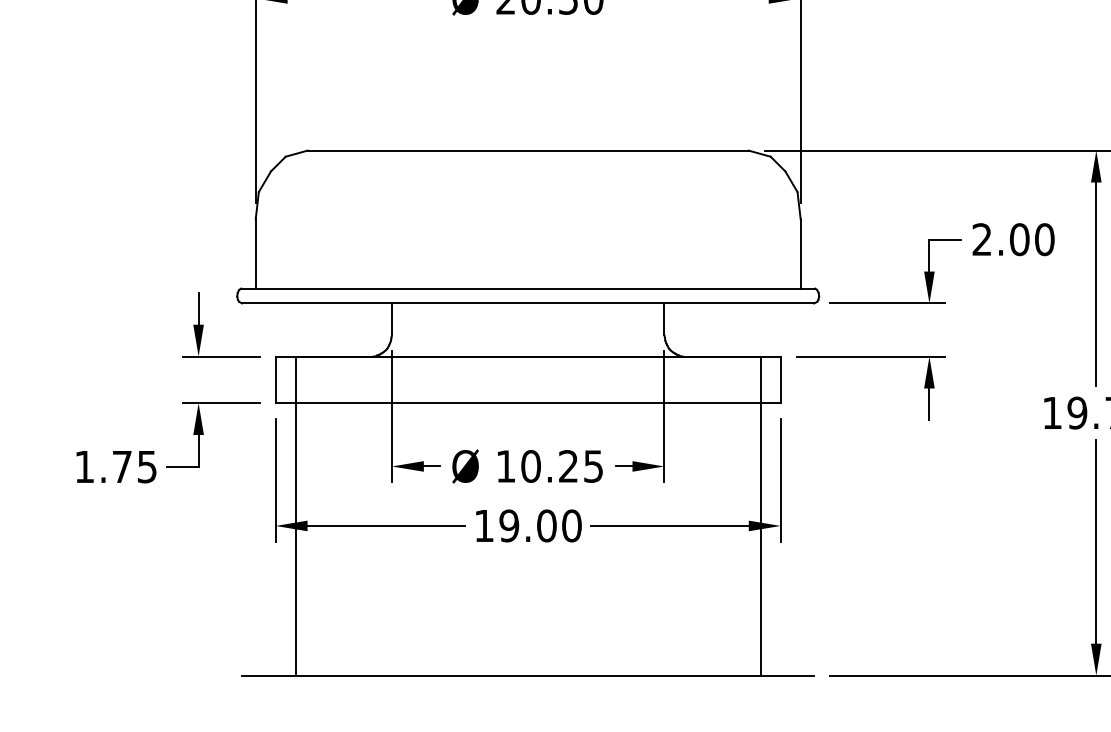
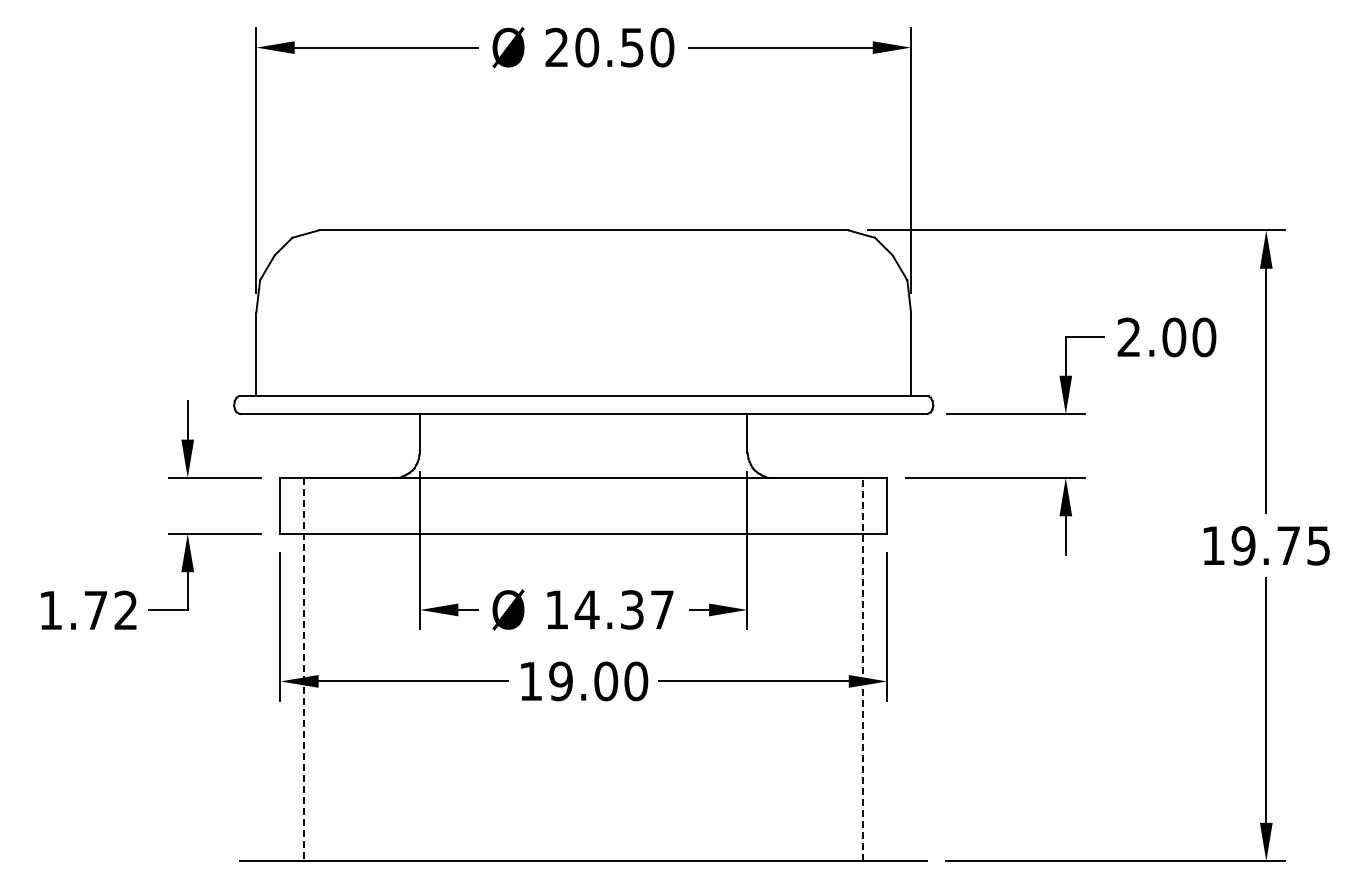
text: (146, 466) -> (125, 610), 1.75 -> 1.72
text: (561, 466) -> (623, 609), 10.25 -> 14.37
line: (295, 516) -> (304, 669), solid -> dashed
line: (761, 516) -> (863, 669), solid -> dashed

